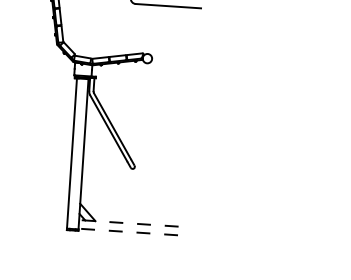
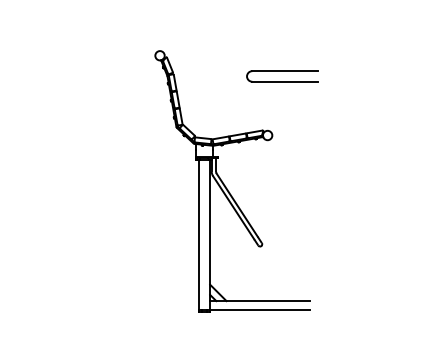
line: (129, 223) -> (260, 301), dashed -> solid
line: (128, 231) -> (260, 309), dashed -> solid

